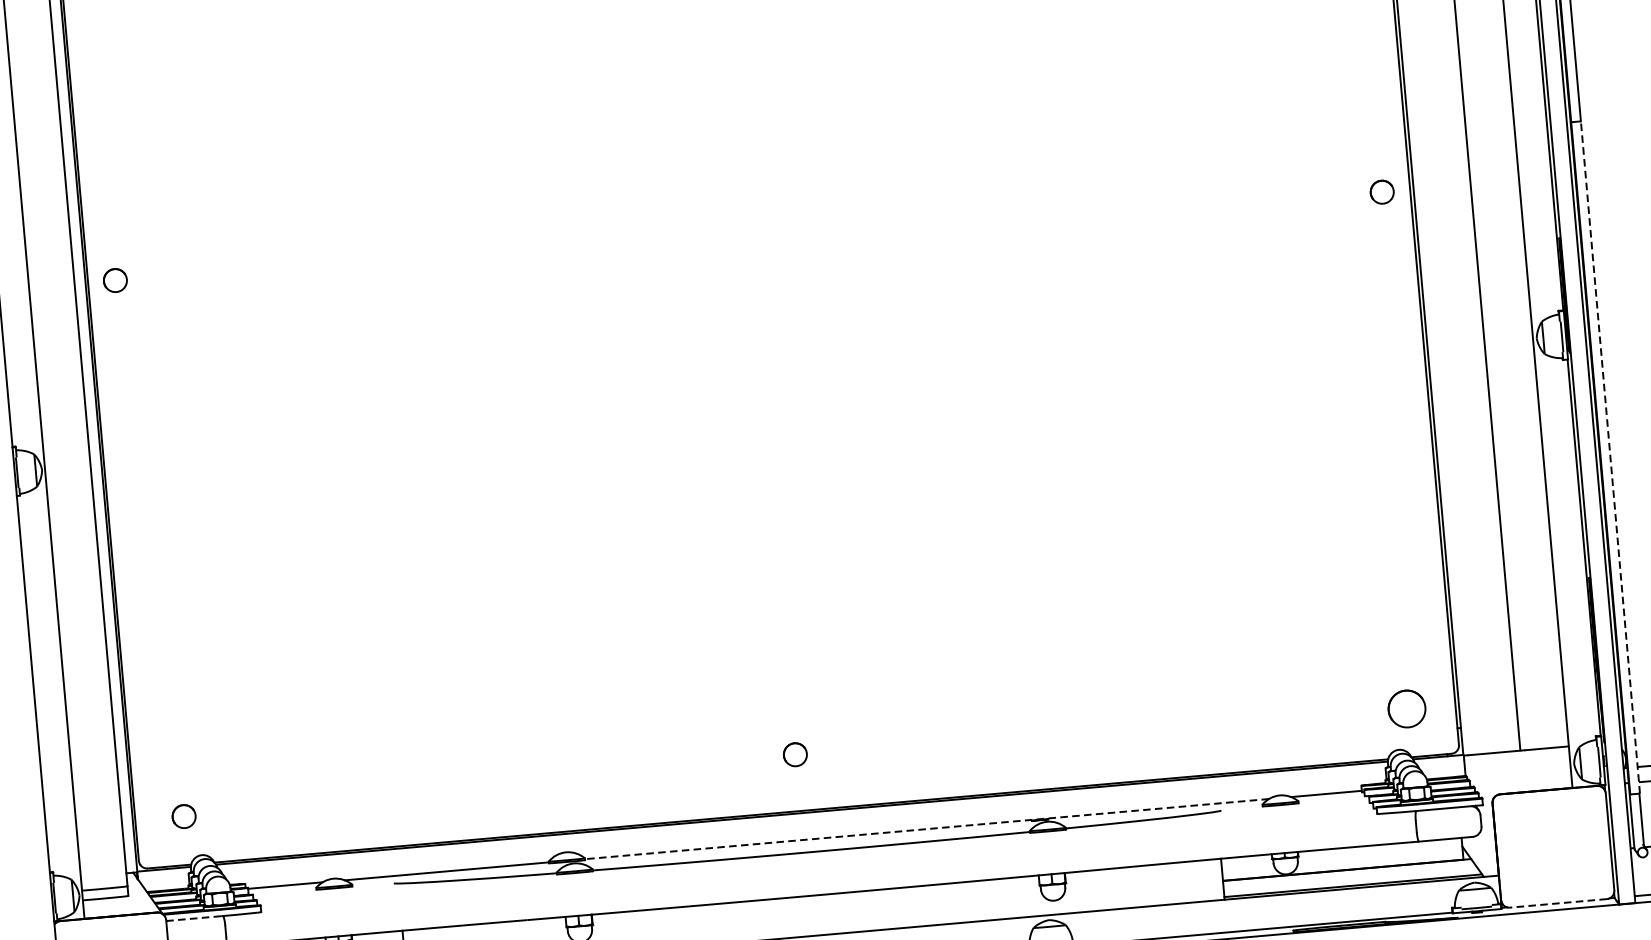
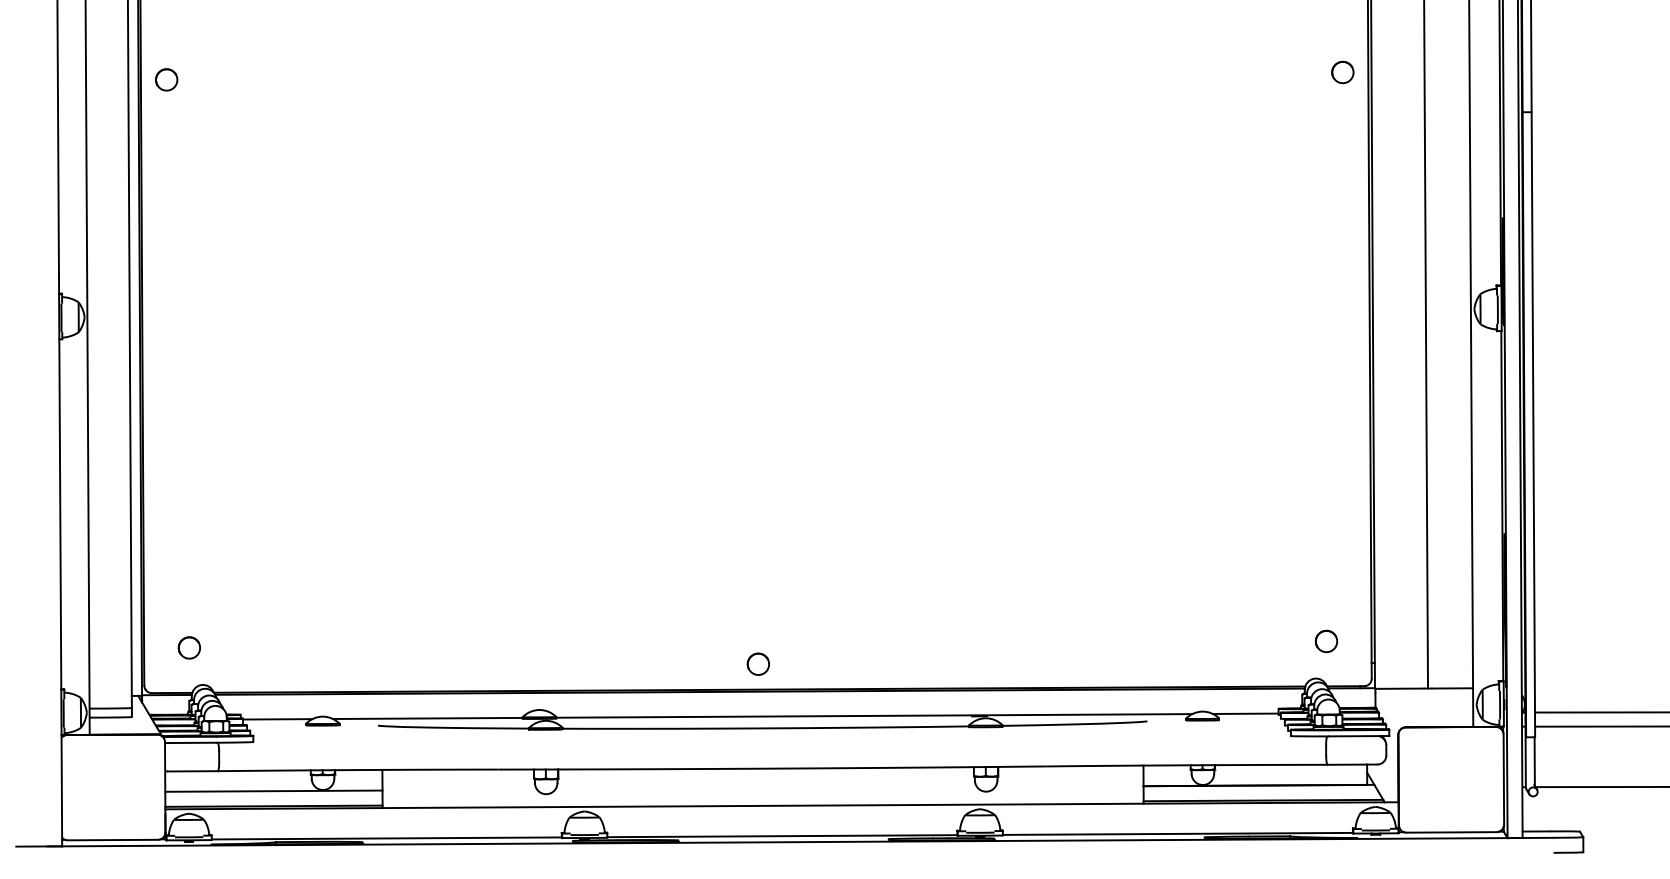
part: (1381, 192) -> (1342, 72), moved
part: (115, 280) -> (166, 79), moved
line: (1610, 457) -> (1533, 424), dashed -> solid
part: (1407, 709) -> (1326, 641), size x0.62
part: (794, 753) -> (757, 663), moved
line: (927, 828) -> (874, 715), dashed -> solid
line: (1558, 903) -> (1451, 832), dashed -> solid
line: (193, 918) -> (190, 742), dashed -> solid

